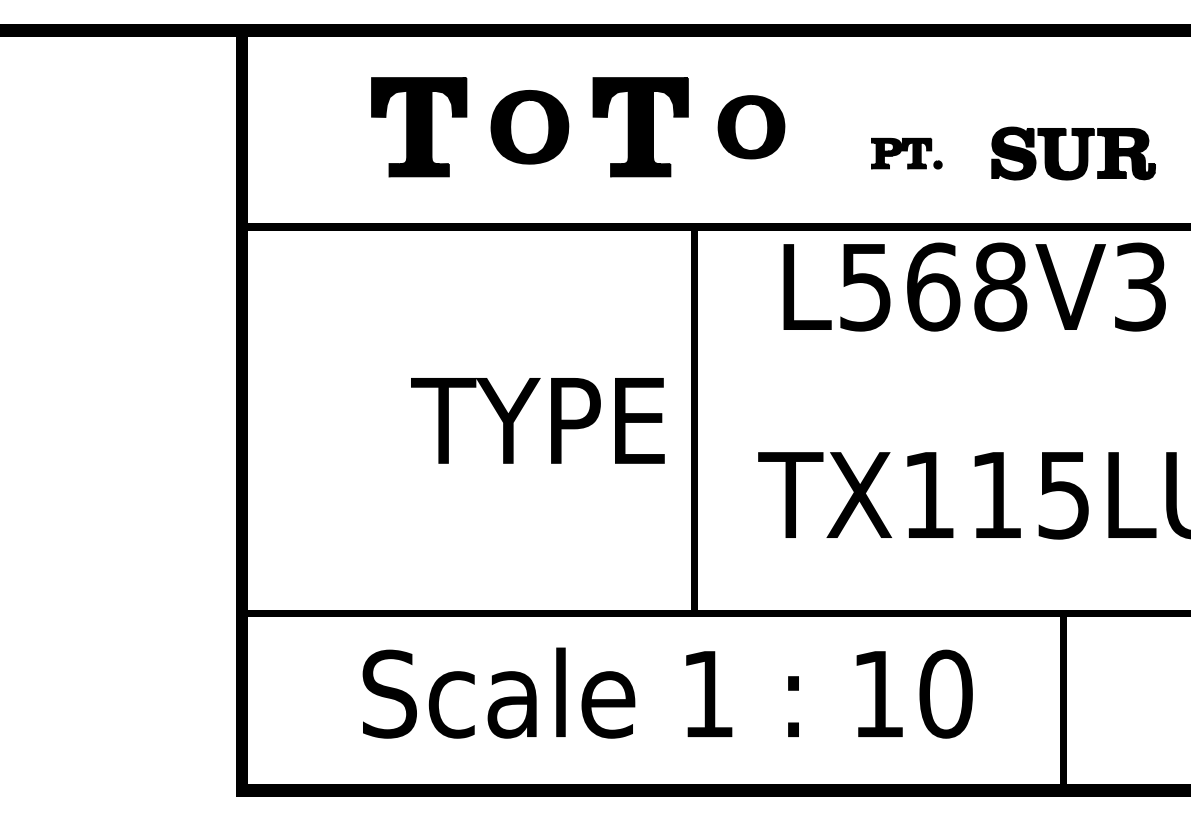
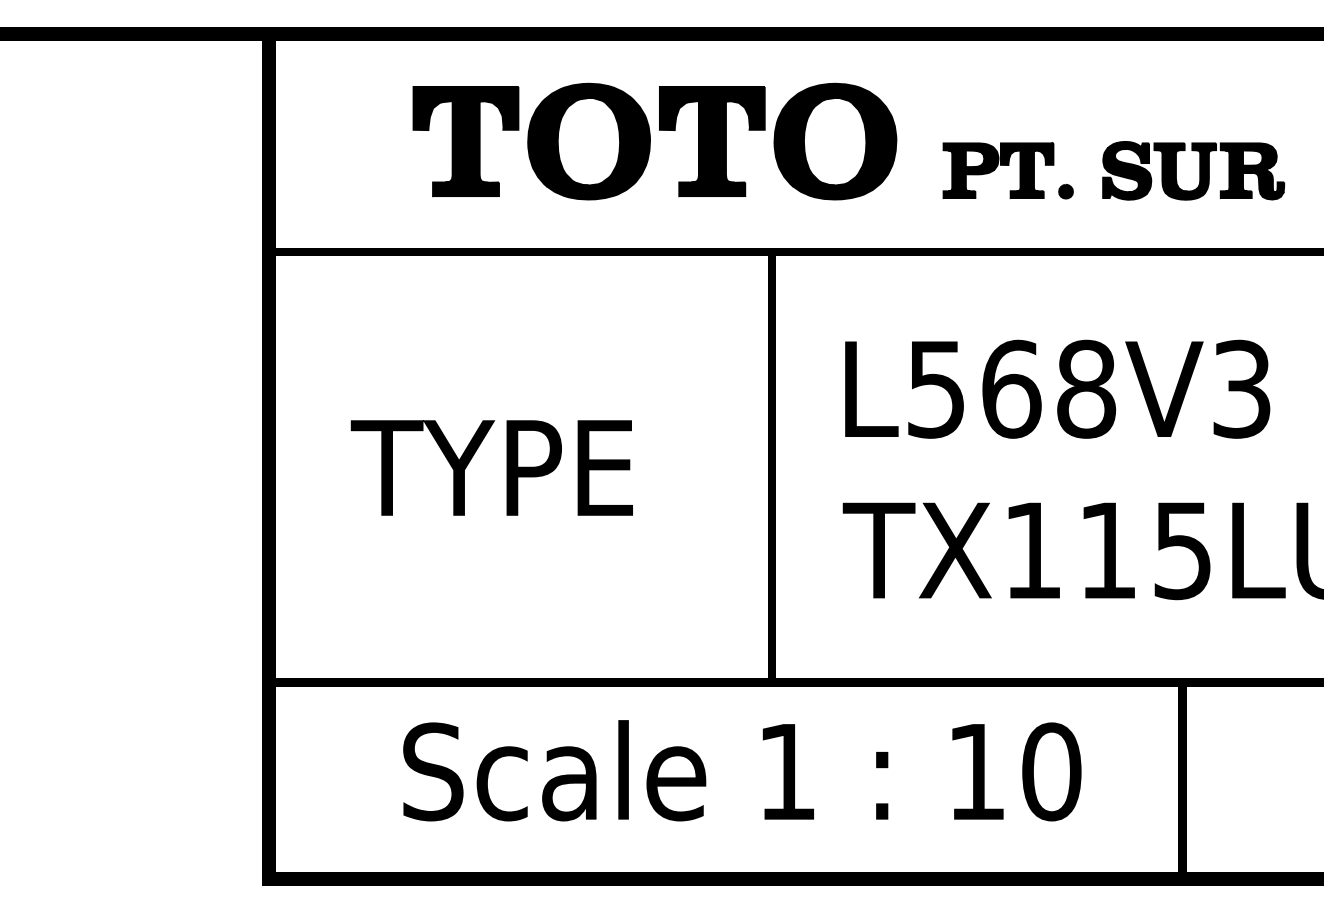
part: (529, 127) -> (588, 141), size x1.43
part: (751, 127) -> (835, 141), size x1.67
part: (906, 153) -> (1007, 170), size x1.67
text: (974, 286) -> (1057, 388), moved
text: (537, 420) -> (491, 467), moved

